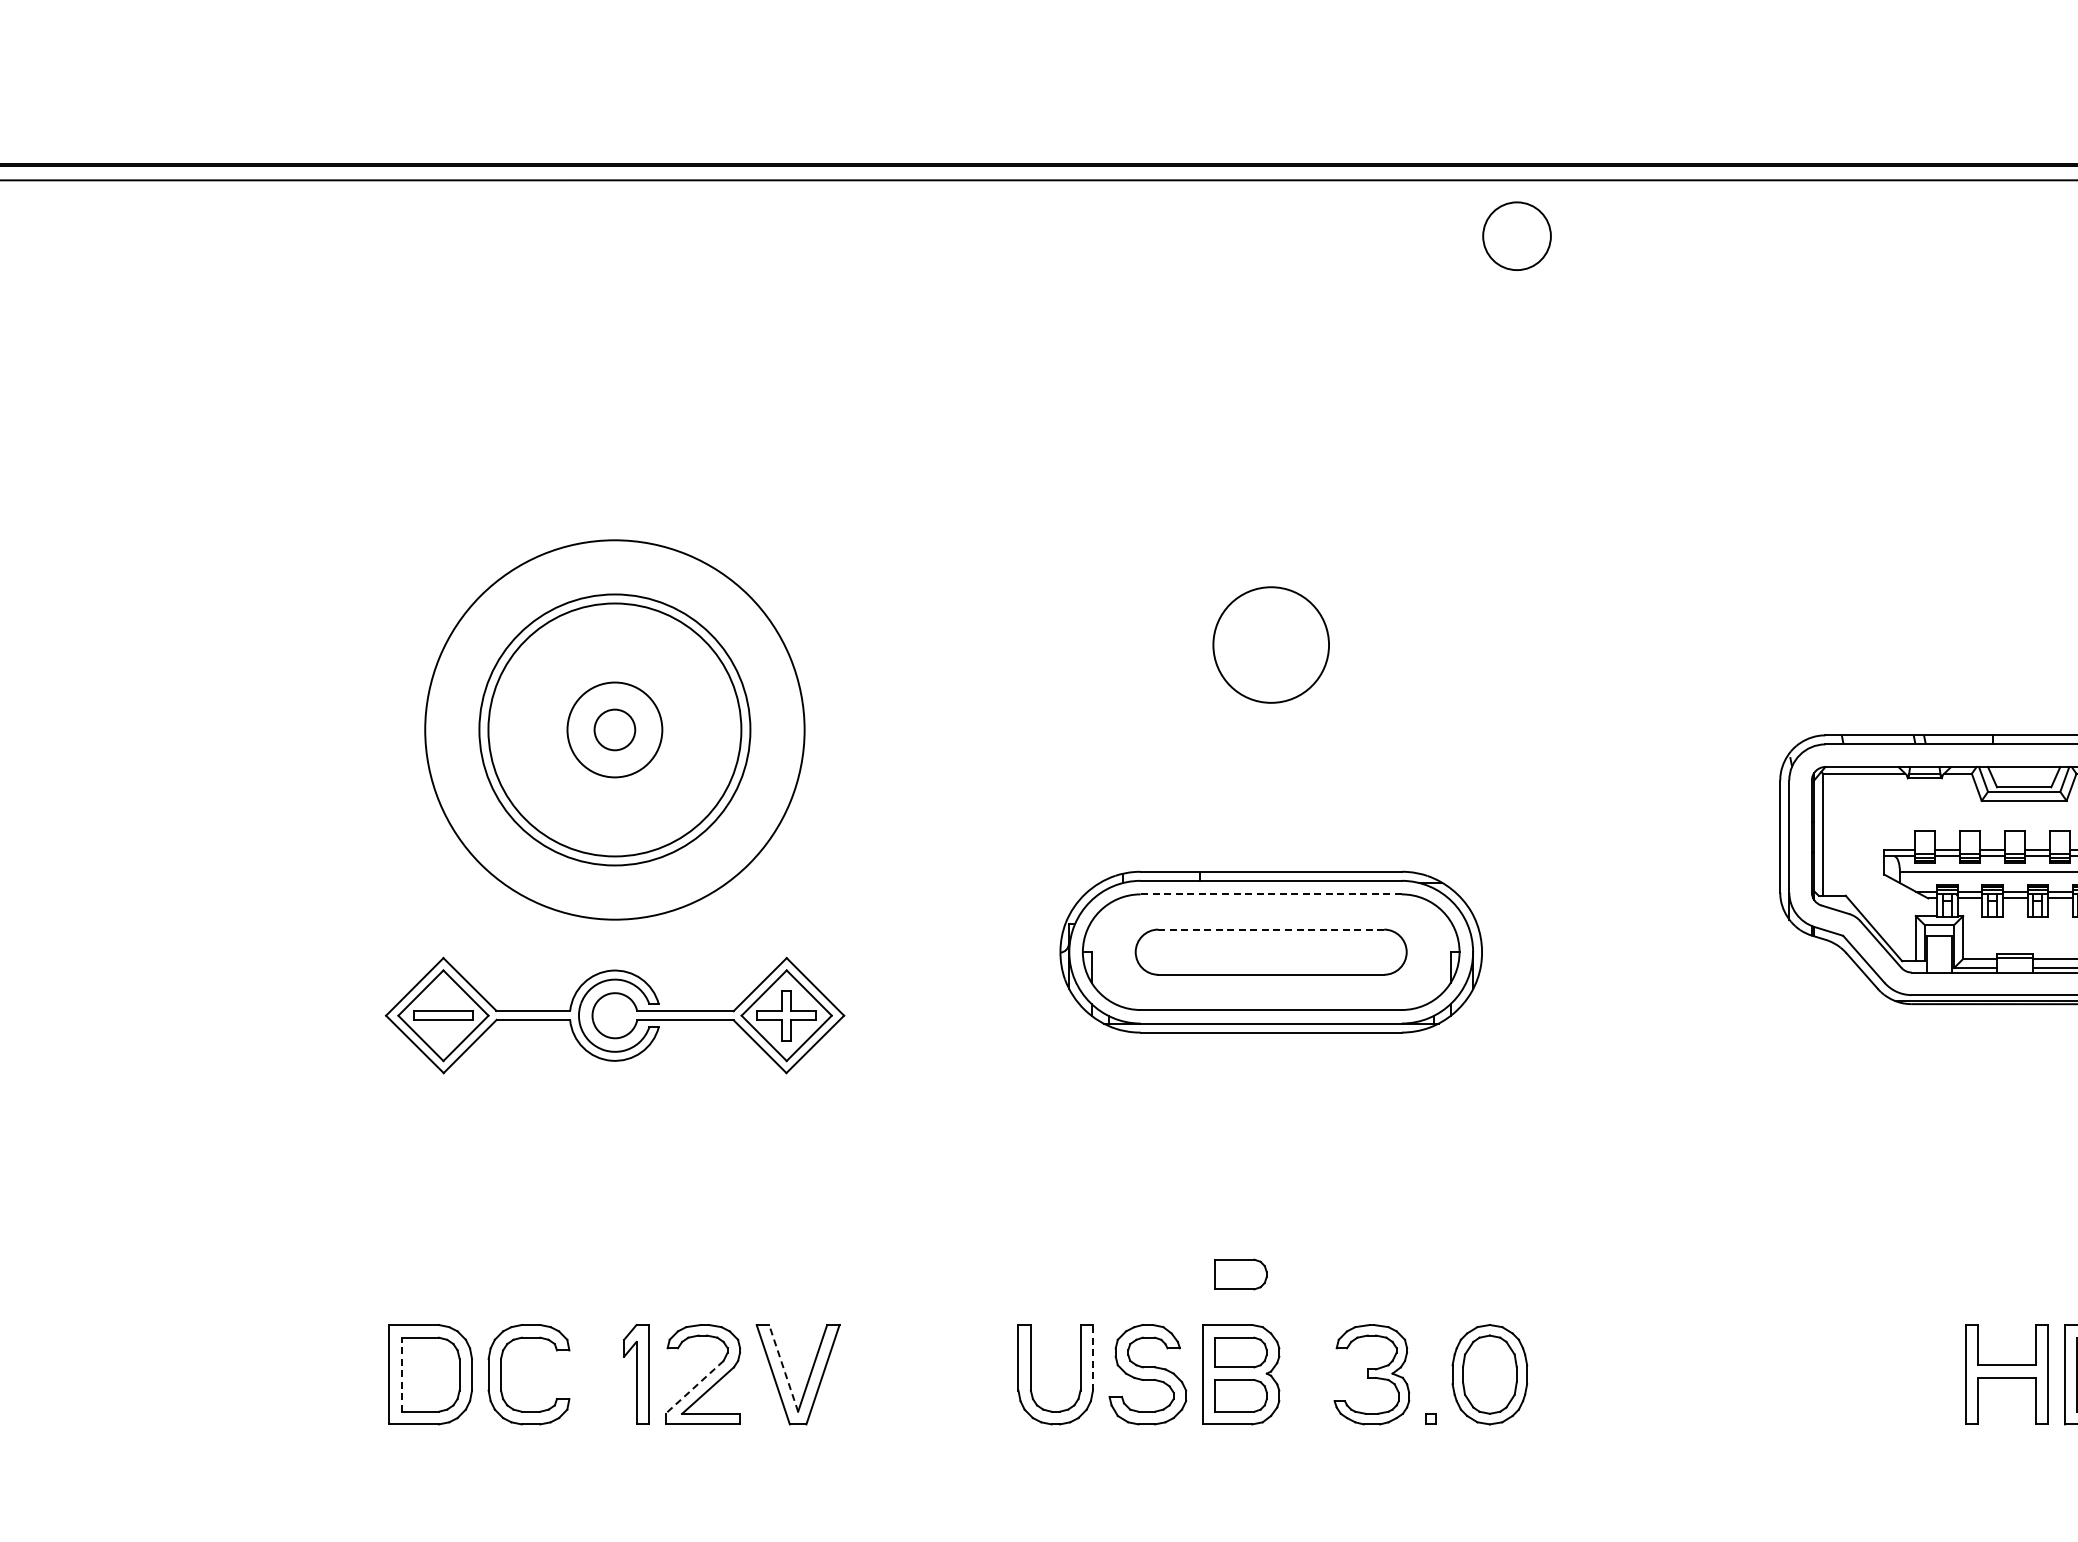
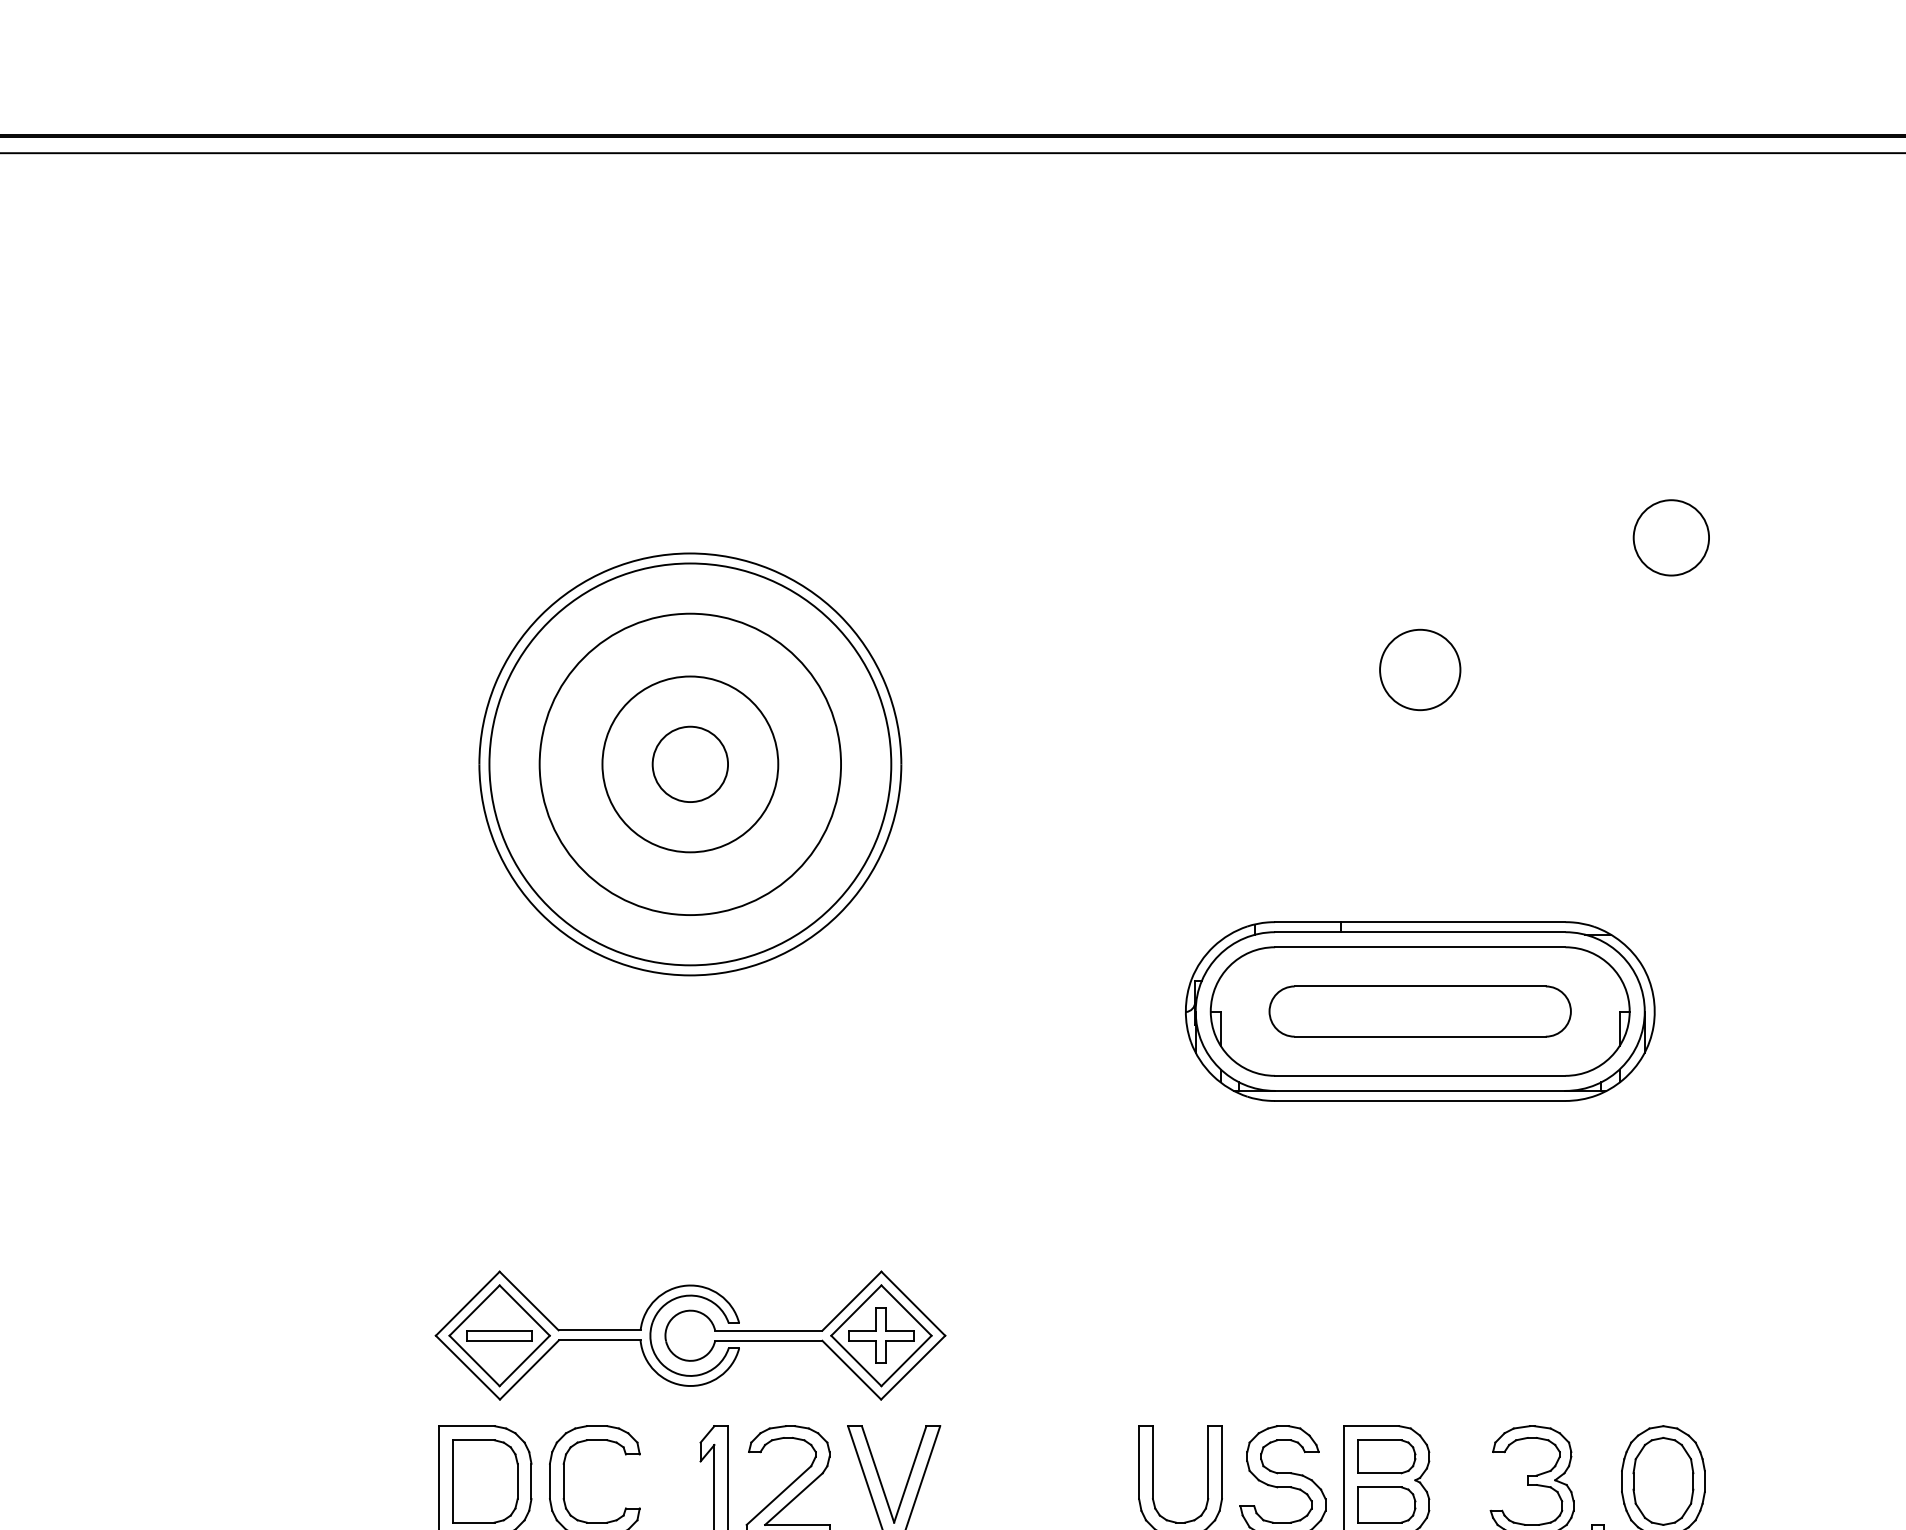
circle: (1516, 235) -> (1670, 537), moved
circle: (1271, 644) -> (1420, 669), size x0.62
circle: (614, 729) -> (689, 763), size x1.43
circle: (614, 729) -> (689, 763), size x1.67
circle: (614, 729) -> (689, 763), size x1.67
line: (1271, 894) -> (1420, 947), dashed -> solid
line: (1271, 929) -> (1420, 986), dashed -> solid
part: (614, 1015) -> (689, 1335), moved
part: (1240, 1274) -> (1386, 1369), removed
line: (1092, 1357) -> (1221, 1462), dashed -> solid
line: (783, 1368) -> (877, 1474), dashed -> solid
line: (401, 1374) -> (453, 1481), dashed -> solid
line: (694, 1387) -> (778, 1495), dashed -> solid

